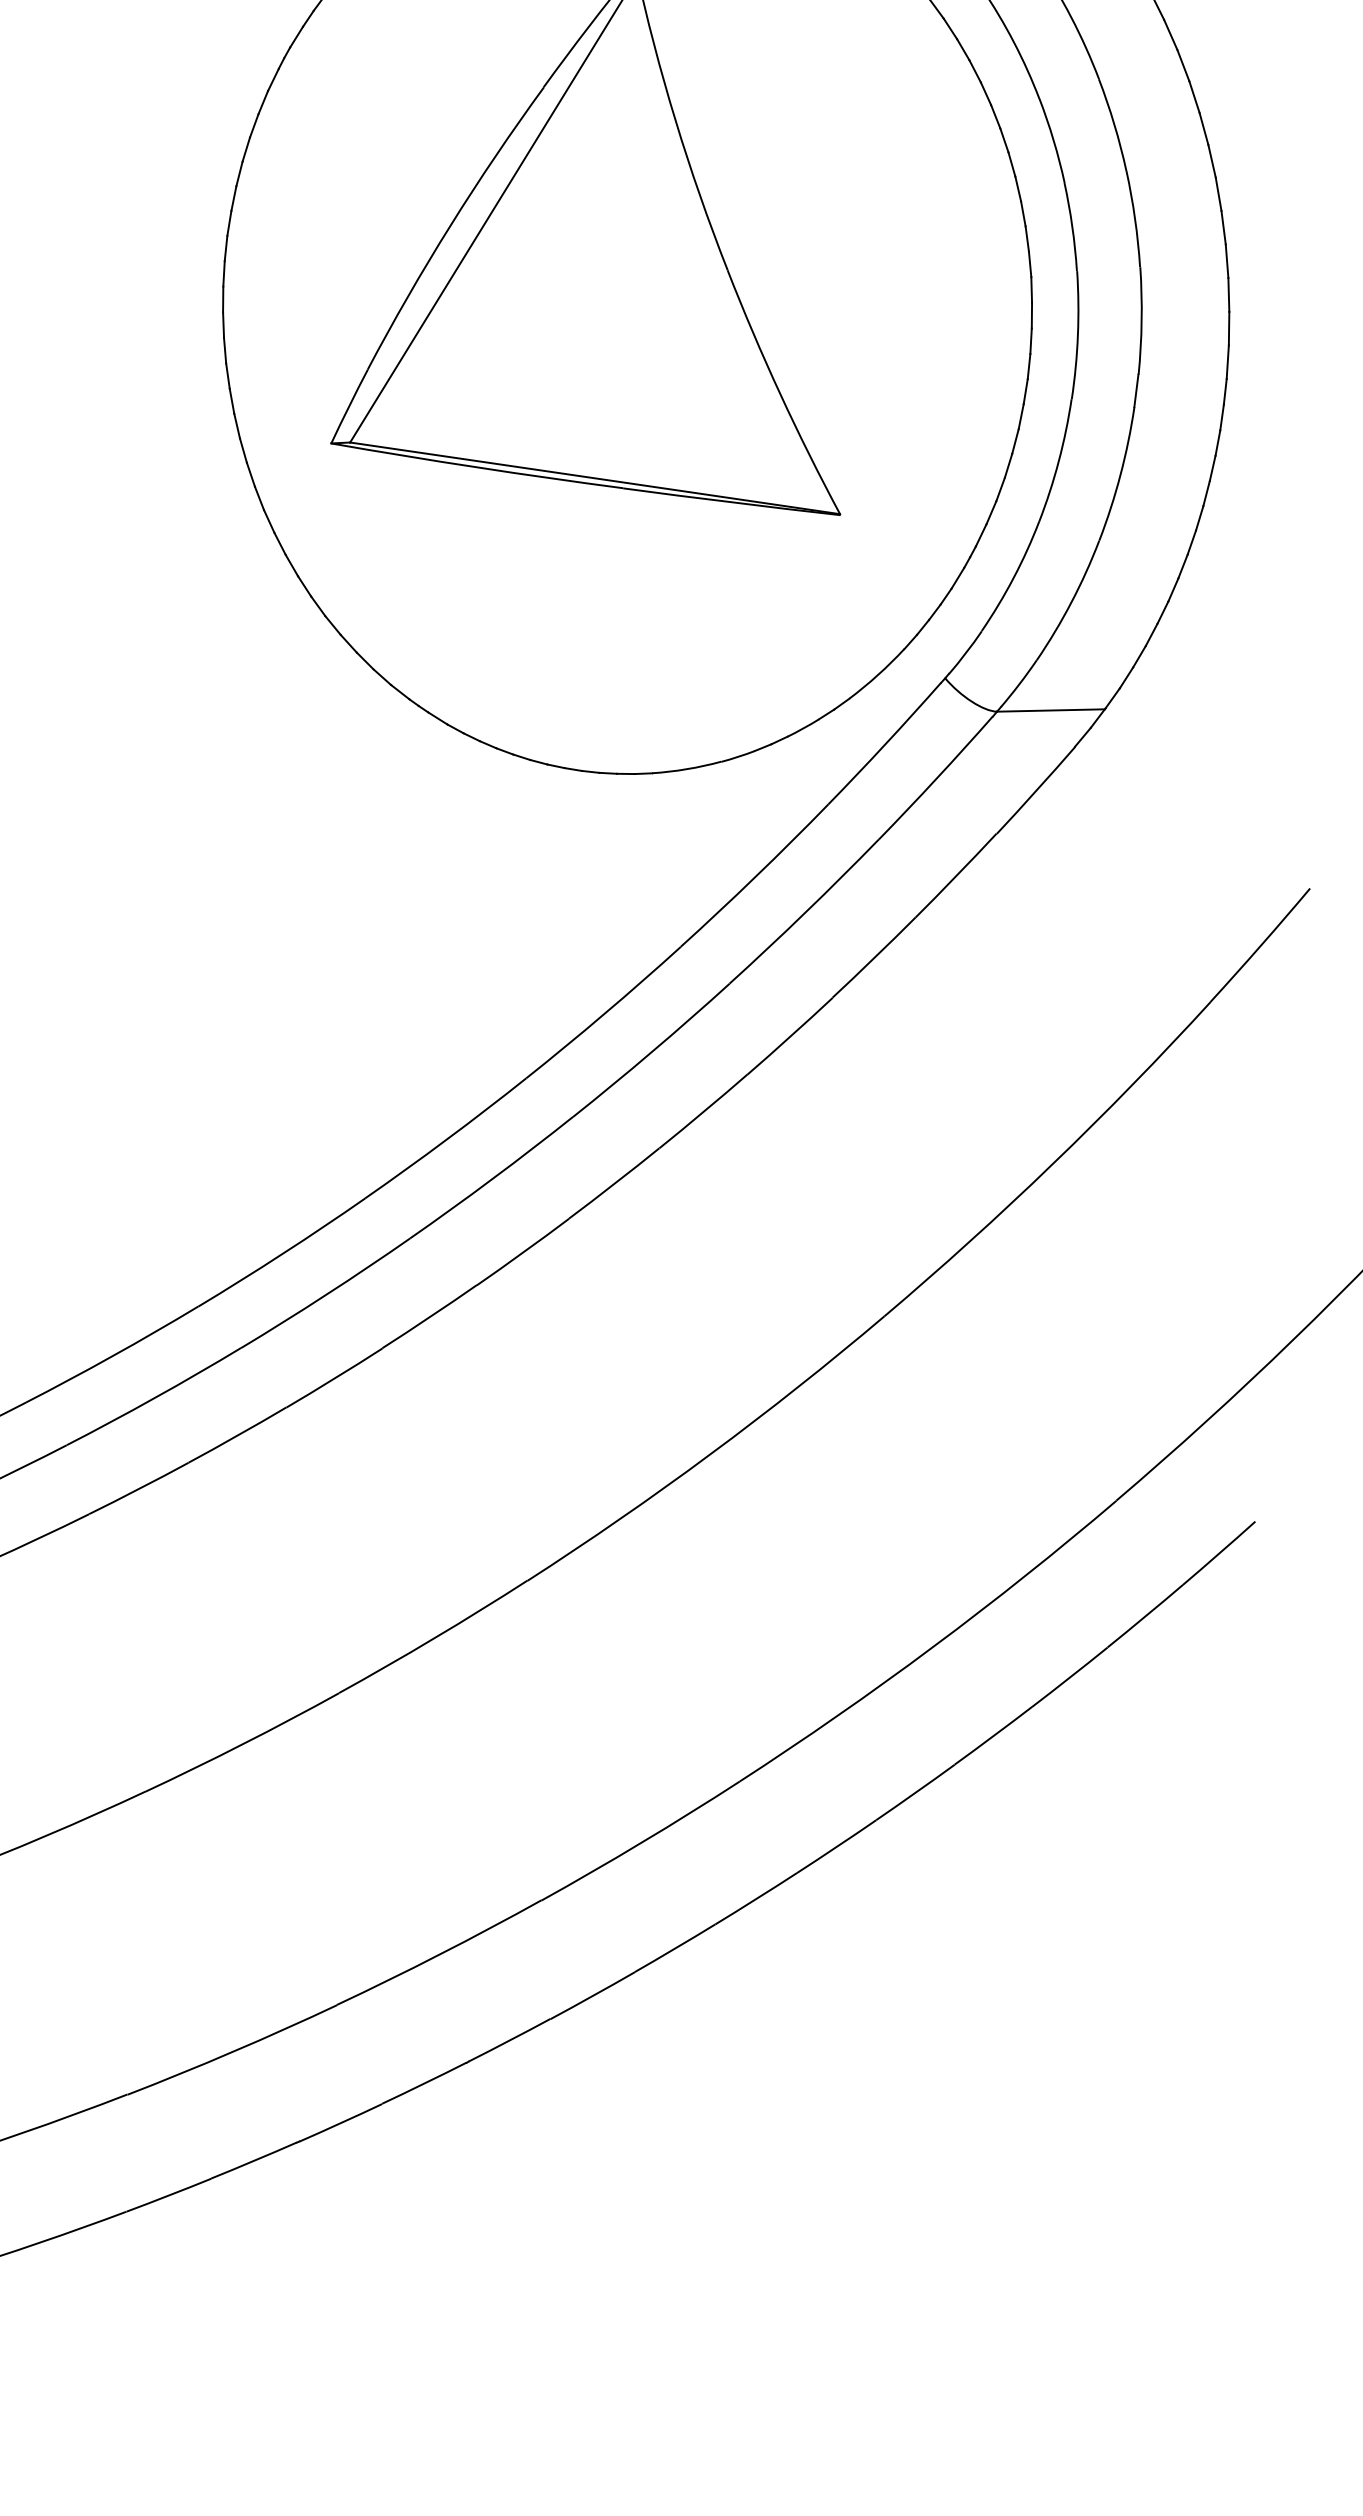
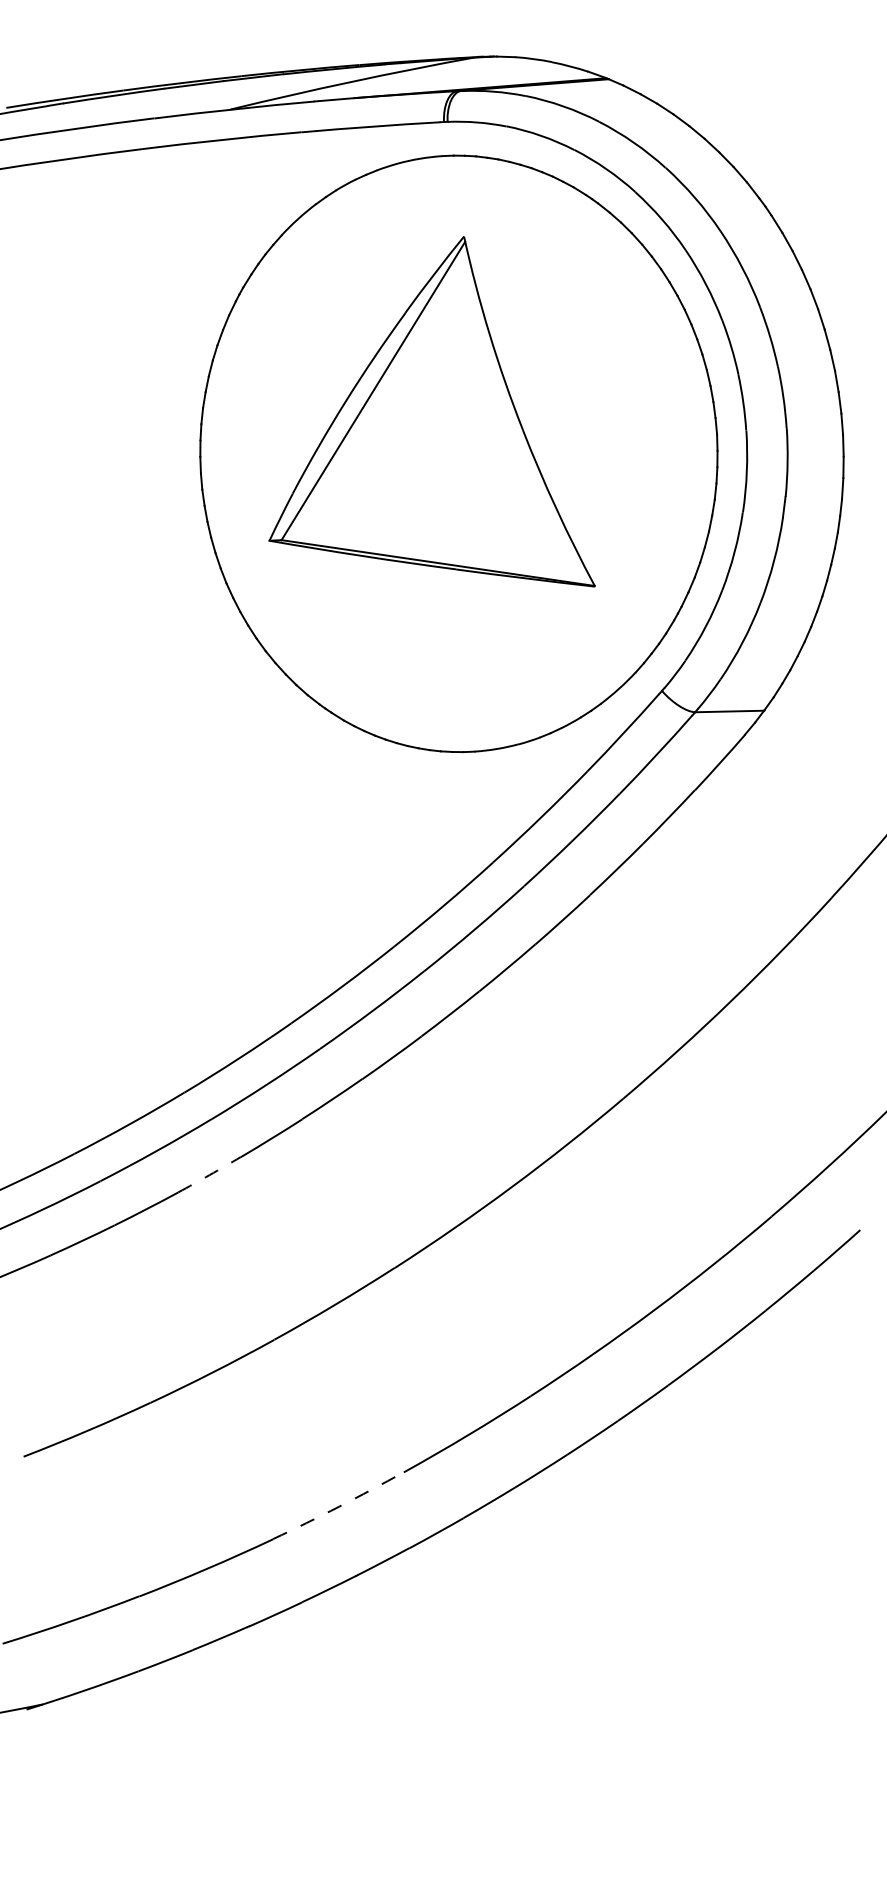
arc: (237, 1436) -> (209, 1175), solid -> dashed
arc: (440, 1953) -> (339, 1506), solid -> dashed

